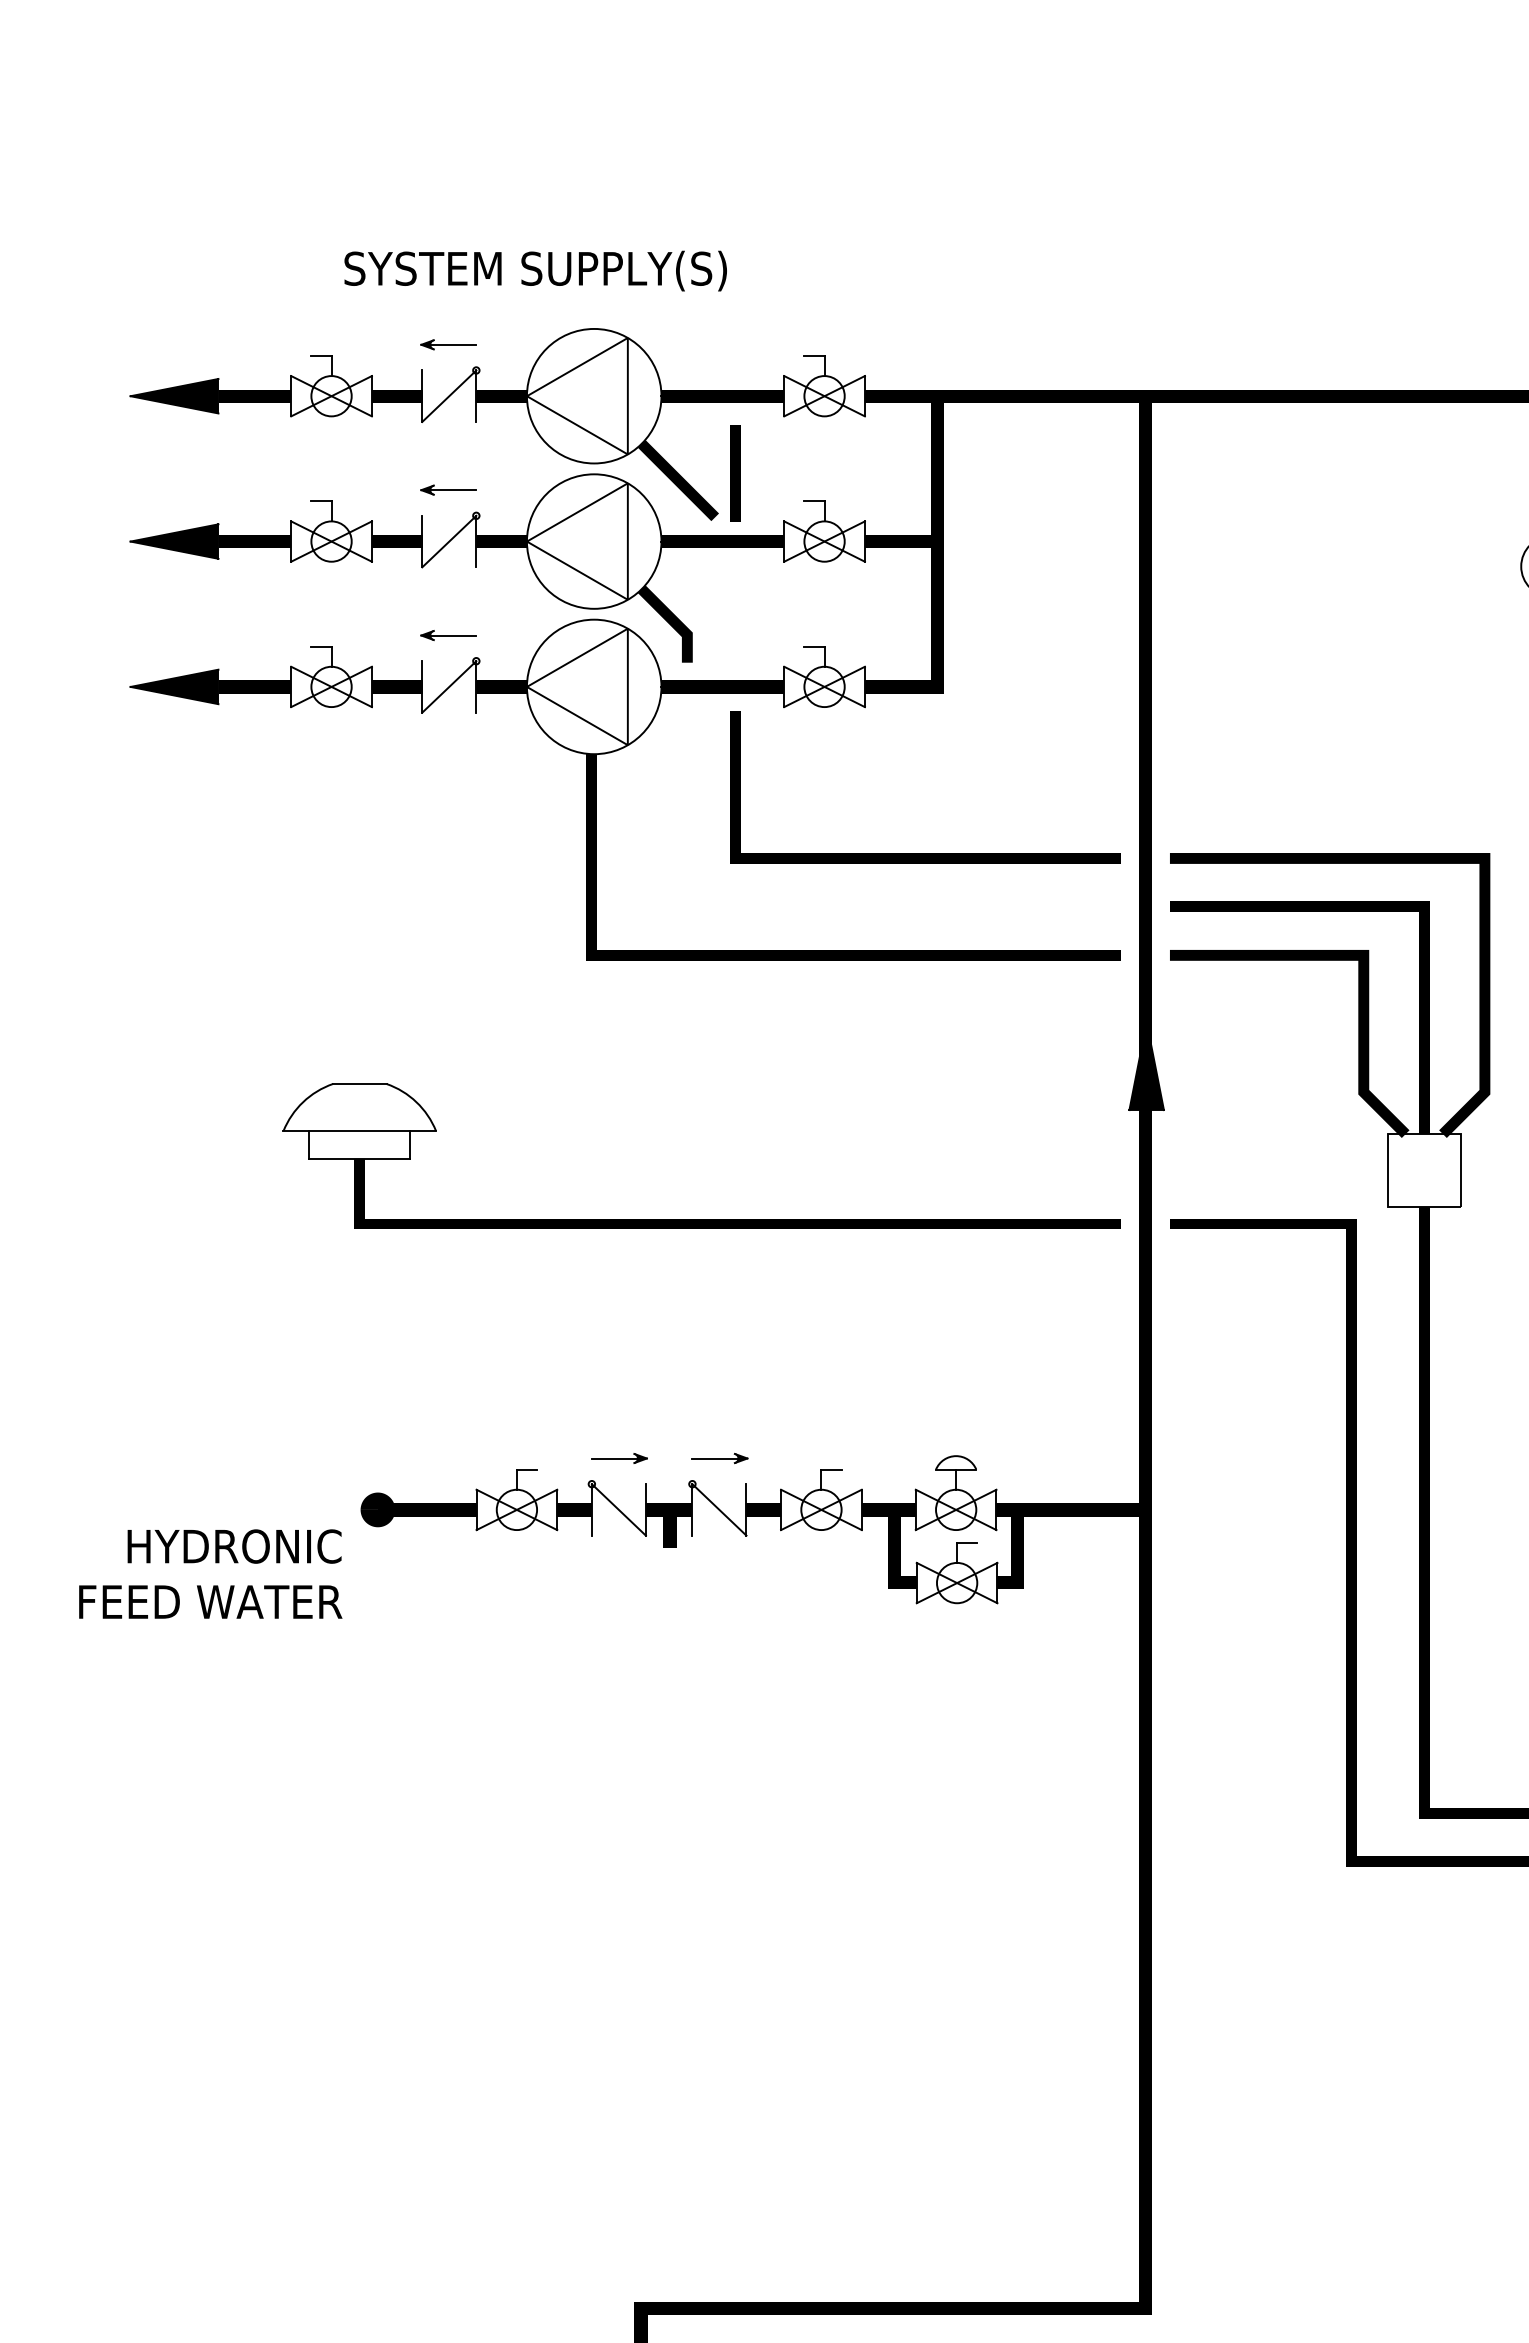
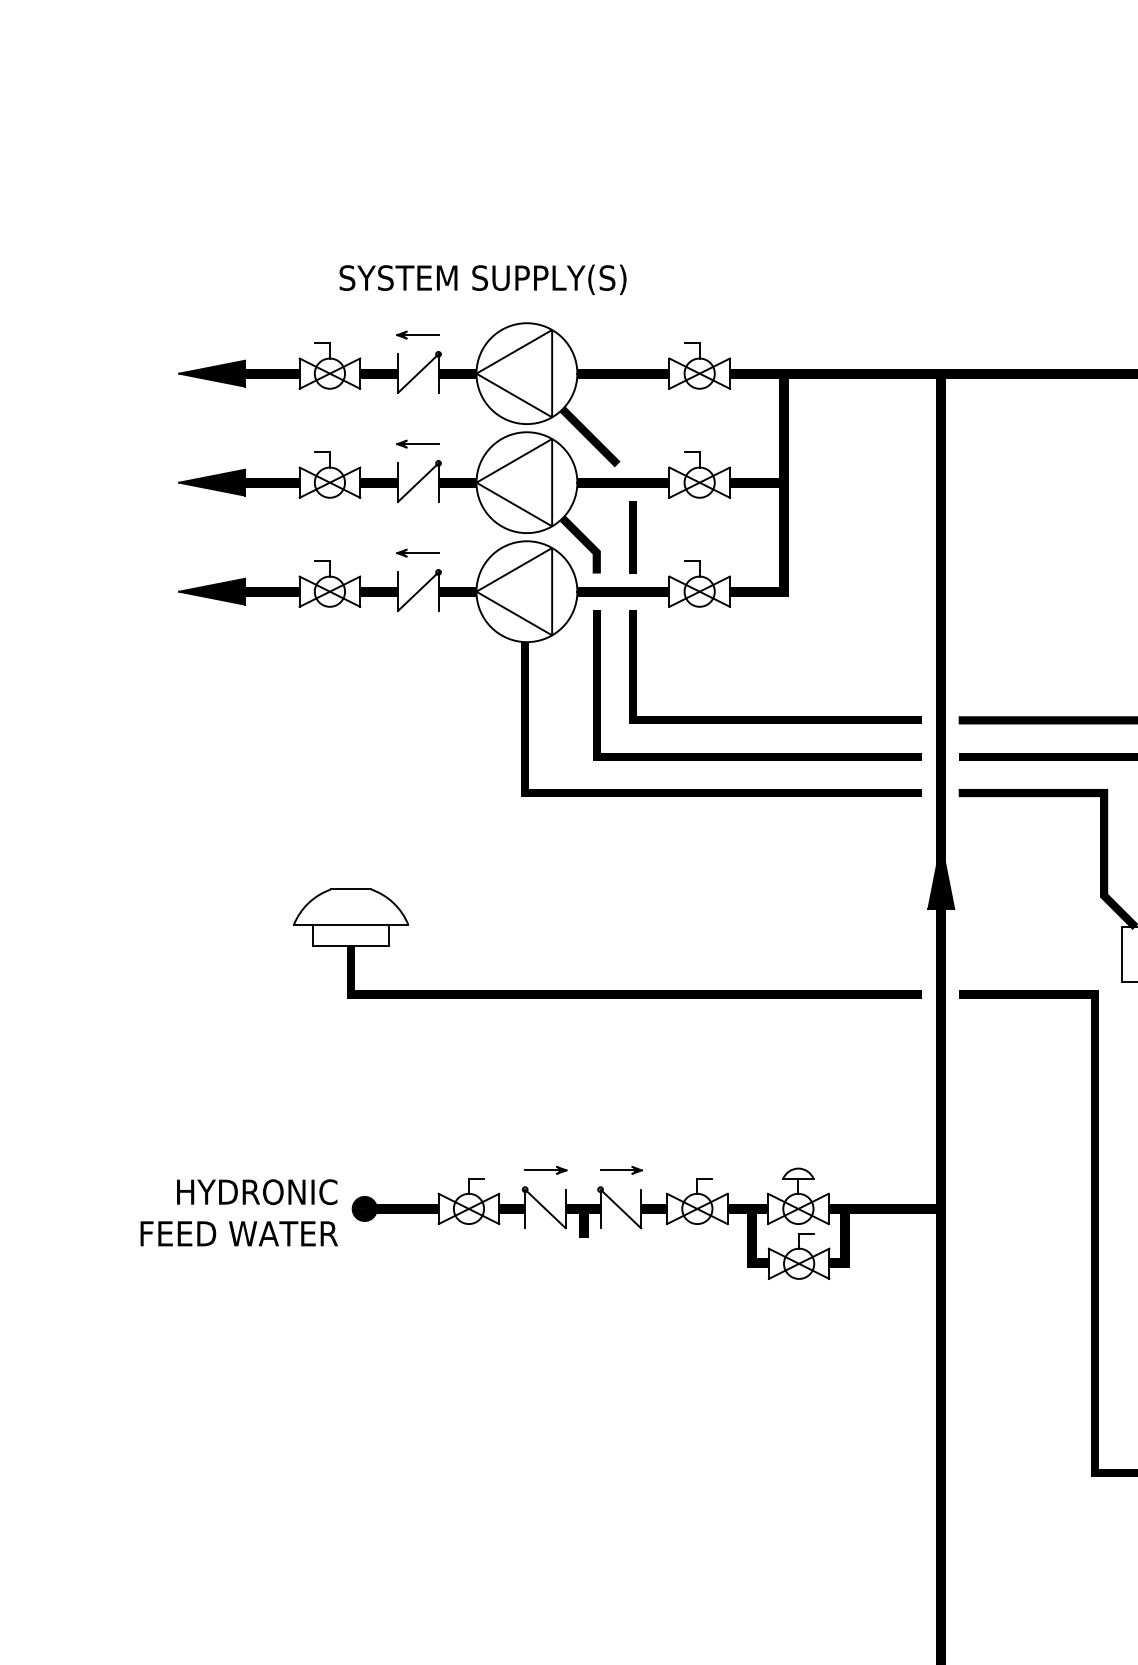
line: (735, 473) -> (632, 537), moved
line: (901, 901) -> (757, 752), added
text: (210, 1573) -> (239, 1212), moved

